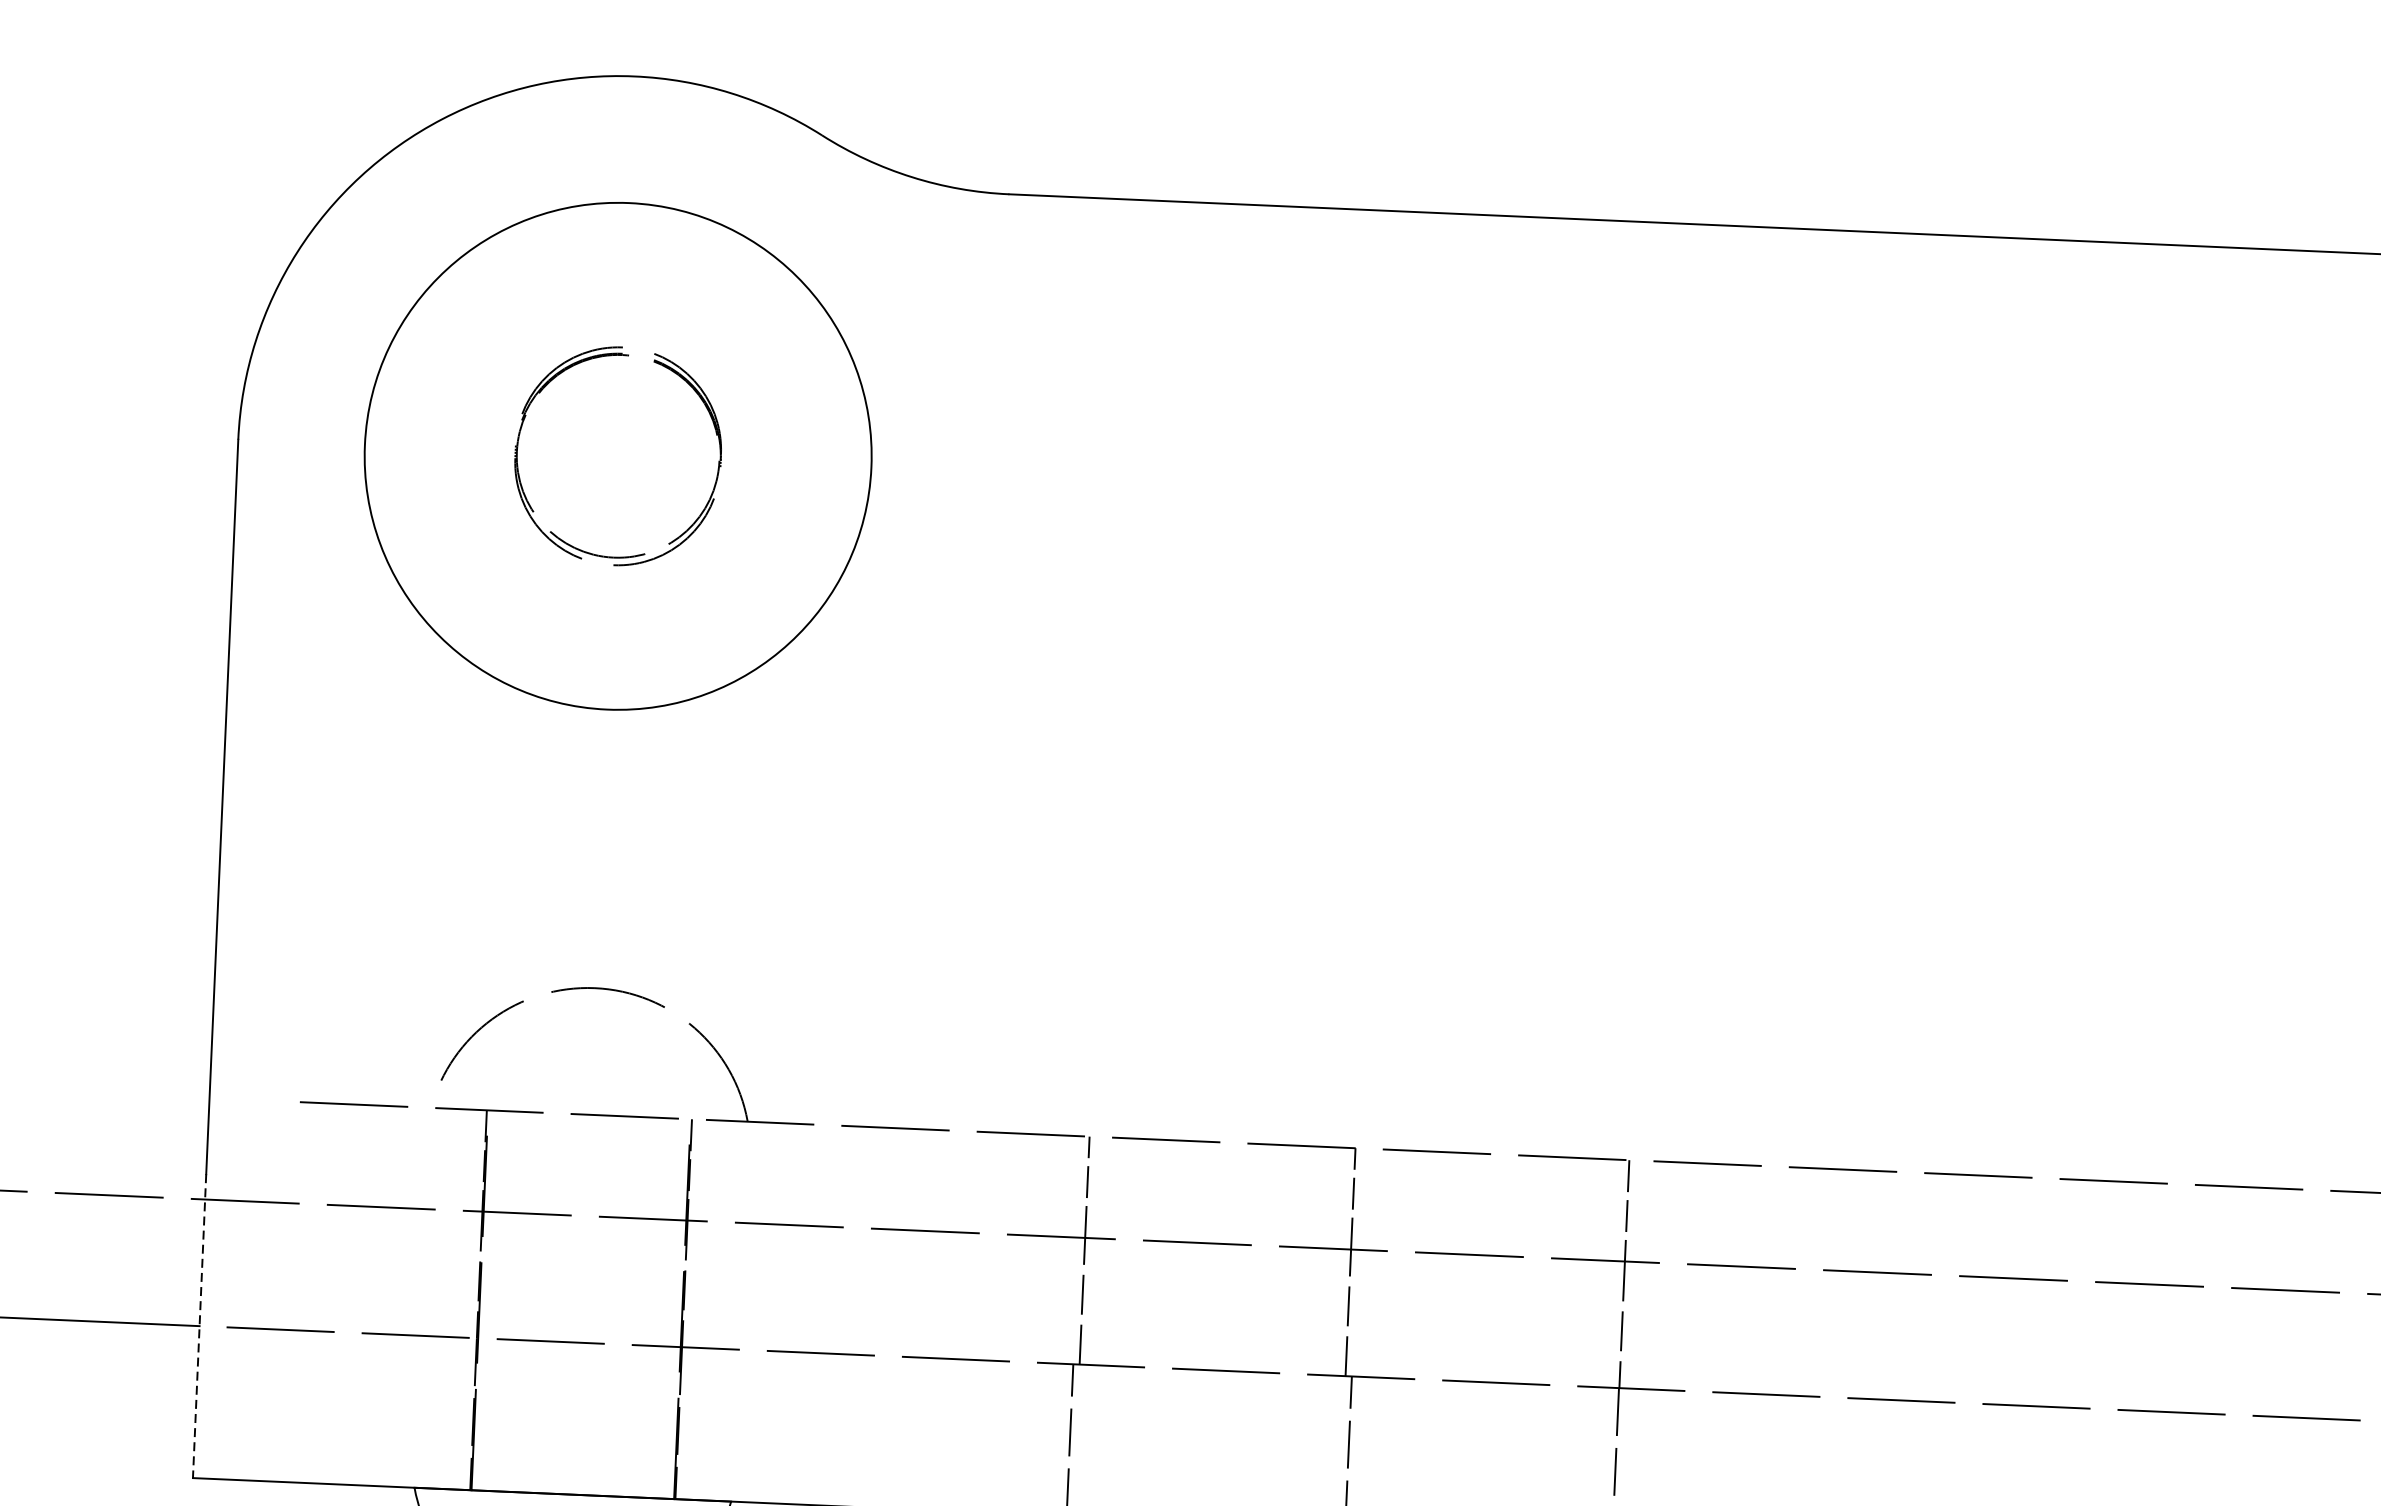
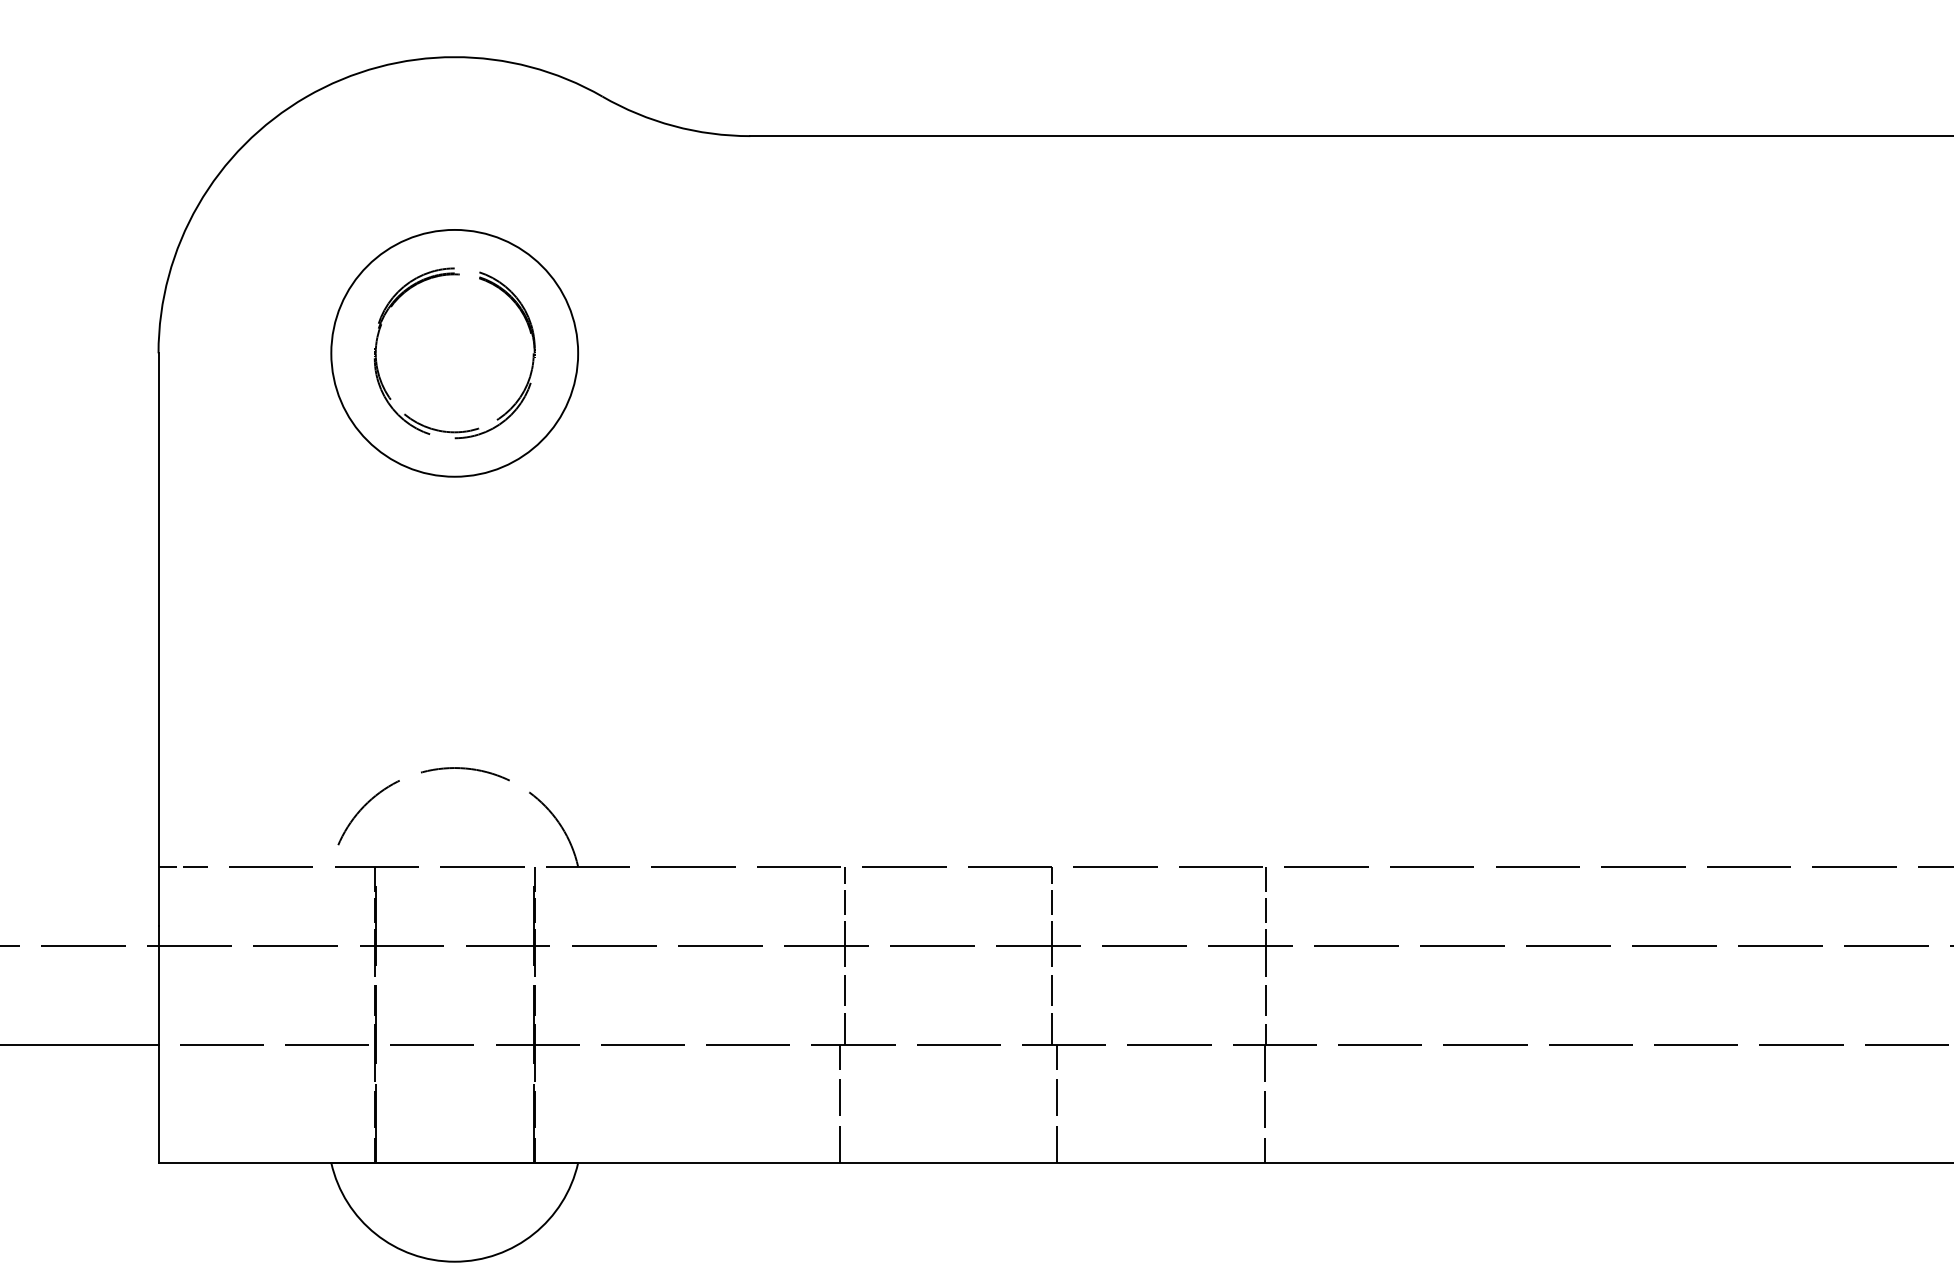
circle: (617, 455) -> (454, 352), size x0.62
line: (240, 1099) -> (182, 866), added
line: (199, 1327) -> (158, 1045), dashed -> solid

